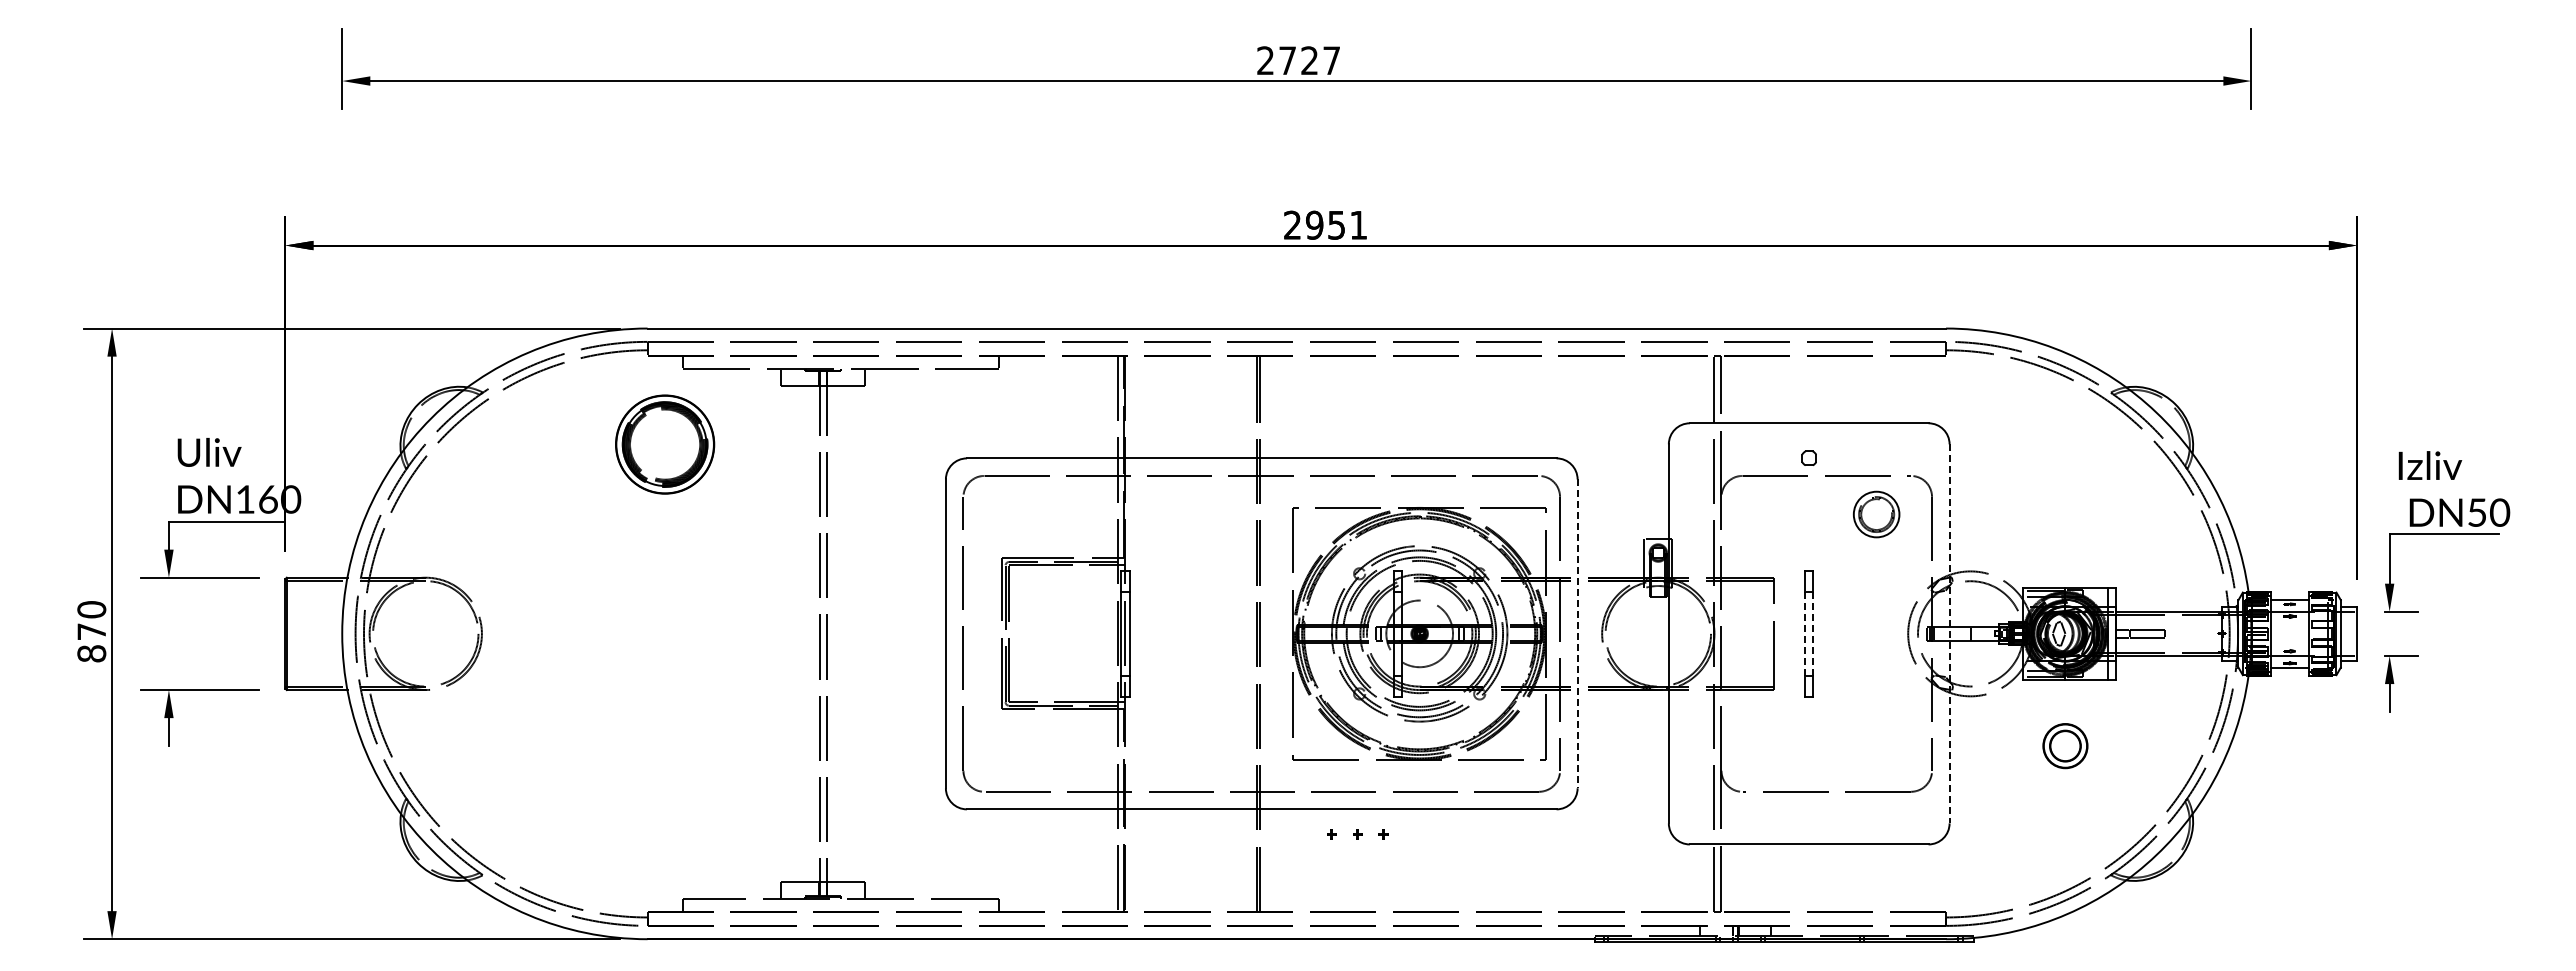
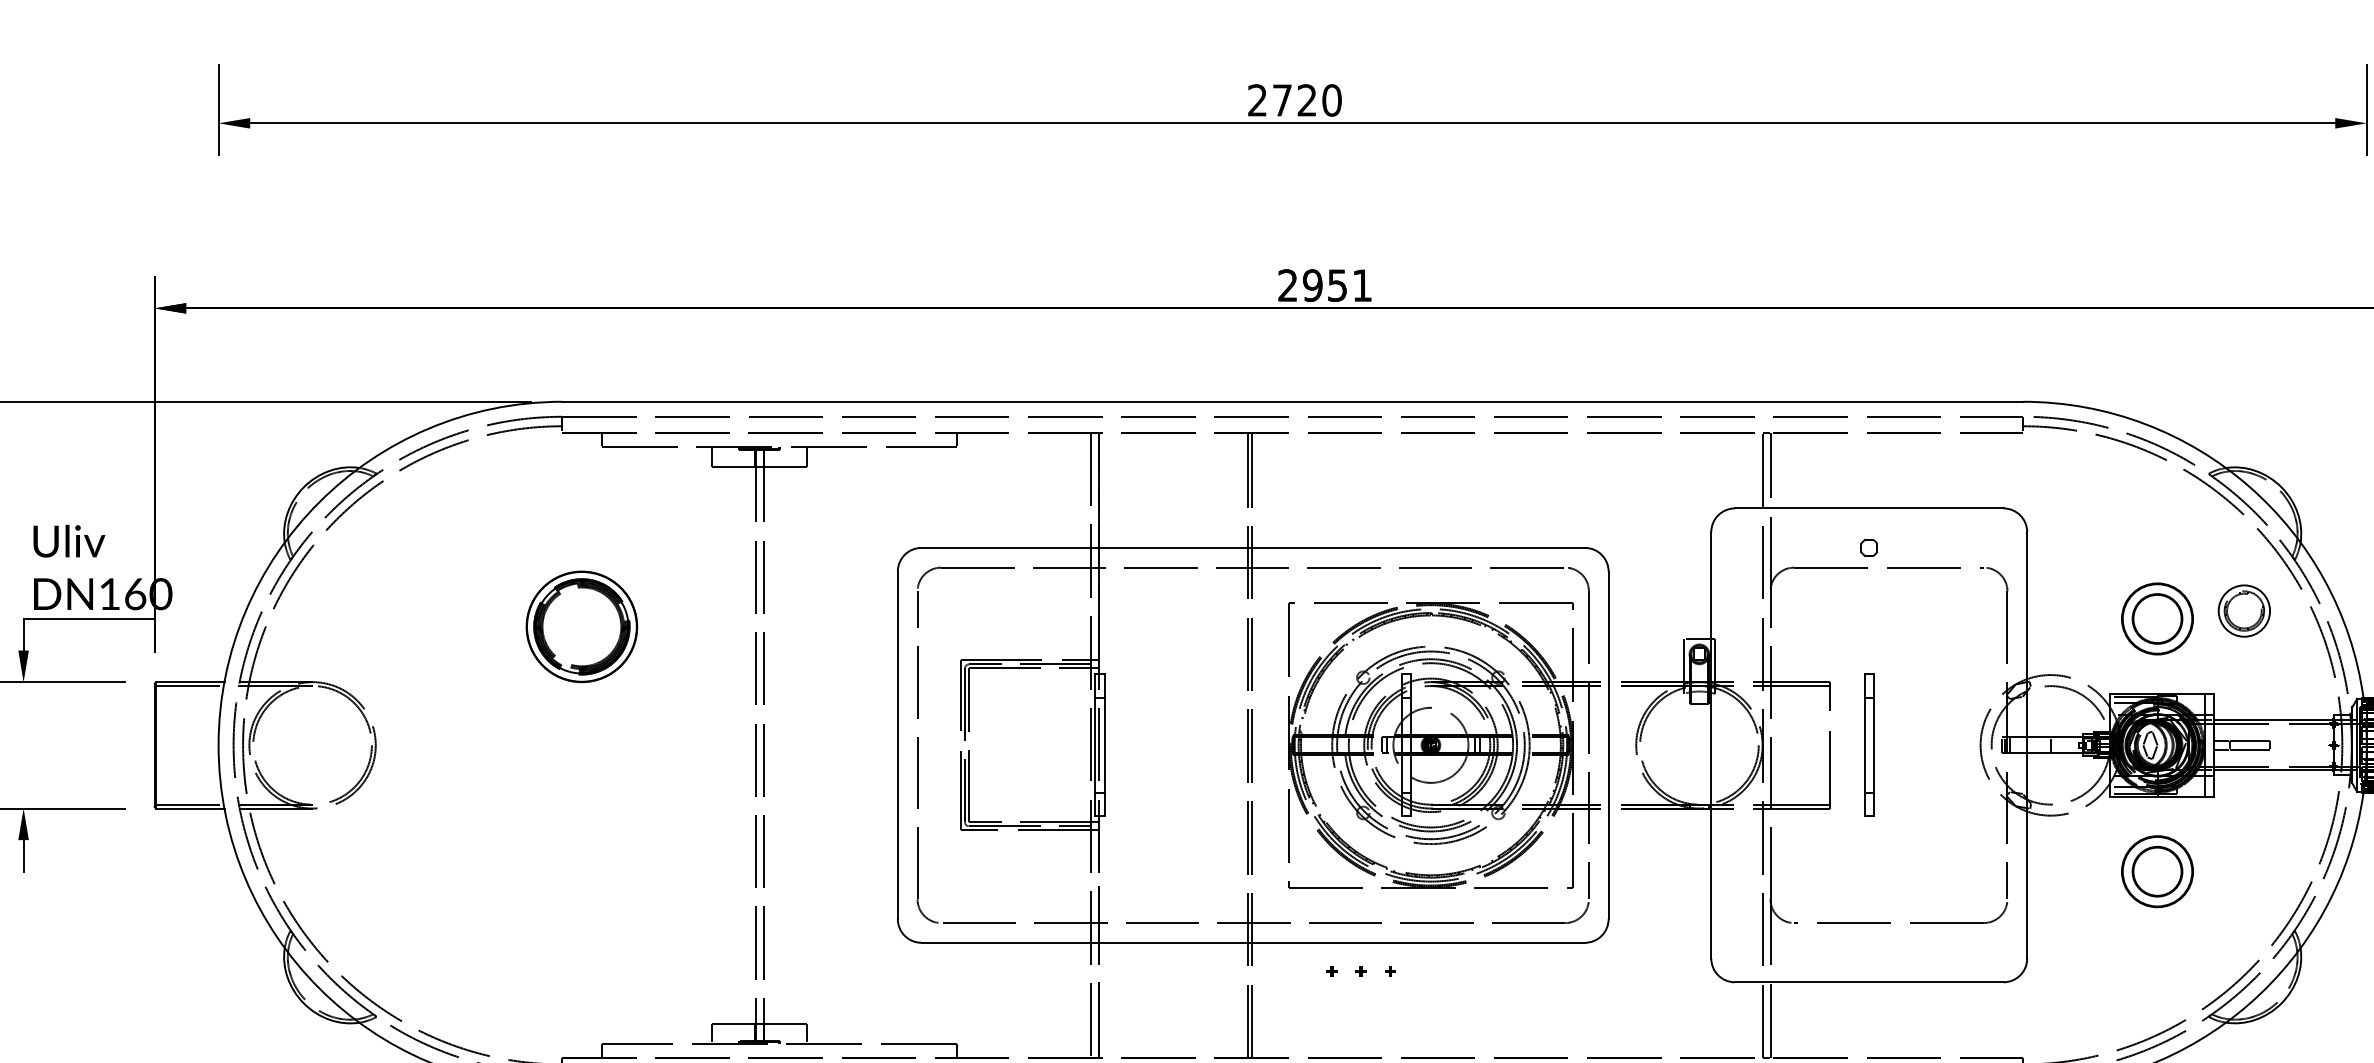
text: (1331, 60) -> (1331, 100), 2727 -> 2720
part: (665, 444) -> (582, 626), moved
part: (1876, 514) -> (2244, 611), moved
part: (2065, 521) -> (2157, 618), added
line: (1813, 633) -> (1874, 744), dashed -> solid
line: (1949, 633) -> (2027, 744), dashed -> solid
line: (1577, 634) -> (1608, 746), dashed -> solid
line: (1805, 634) -> (1865, 746), dashed -> solid
part: (2065, 745) -> (2157, 870), size x1.43

